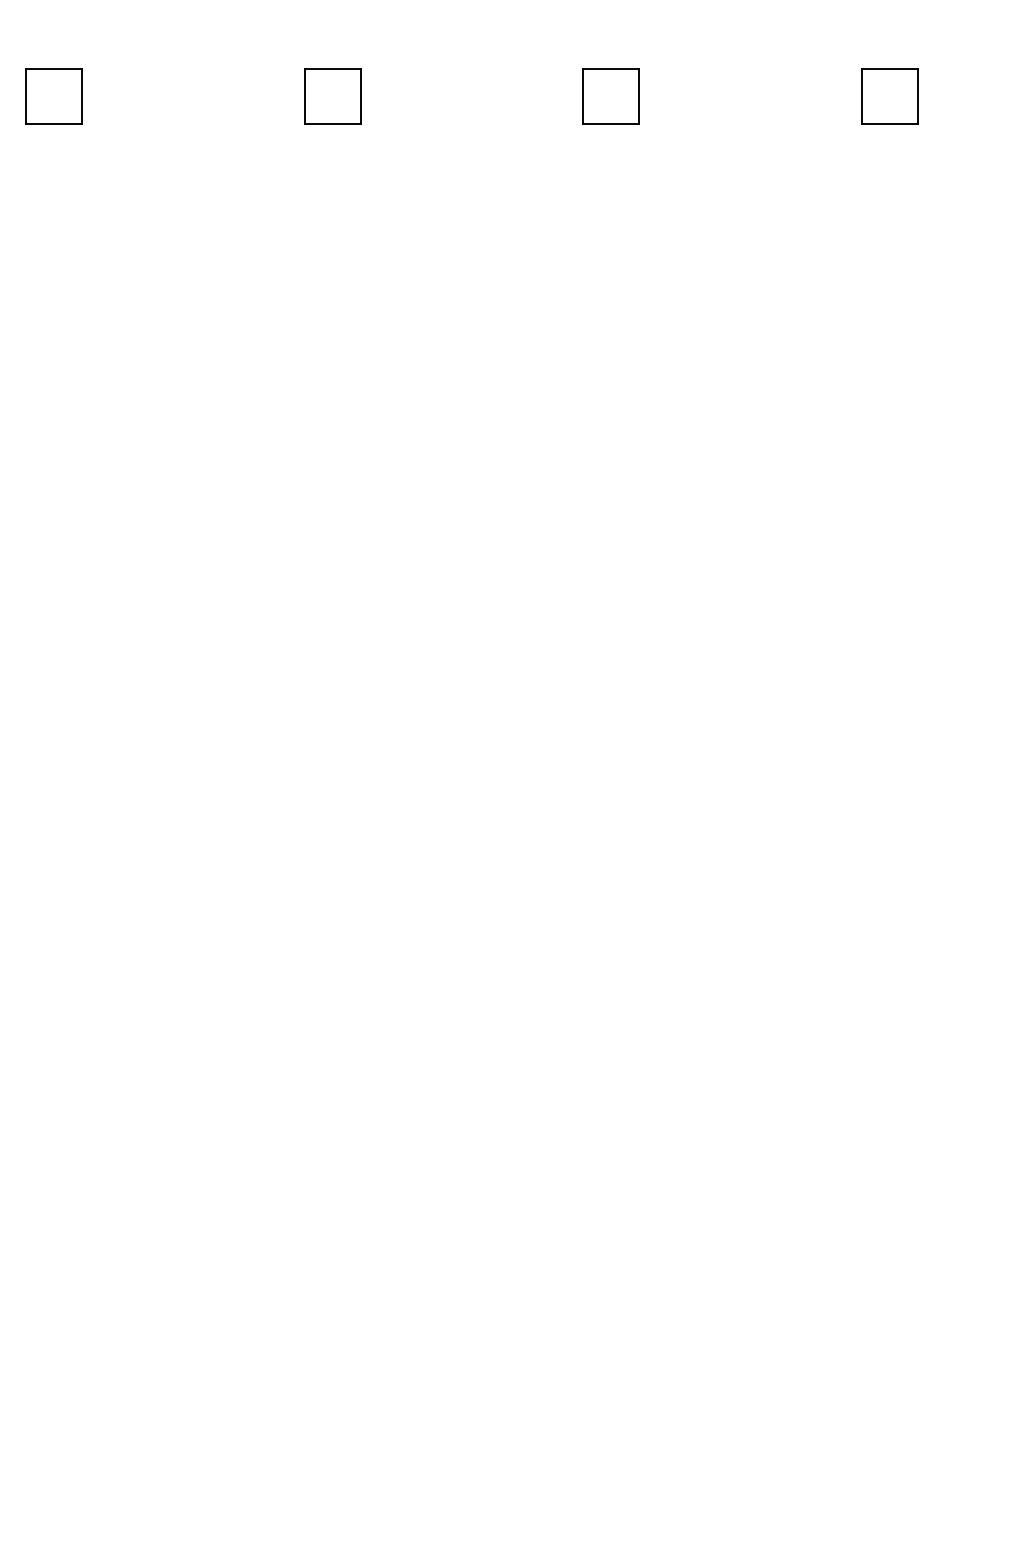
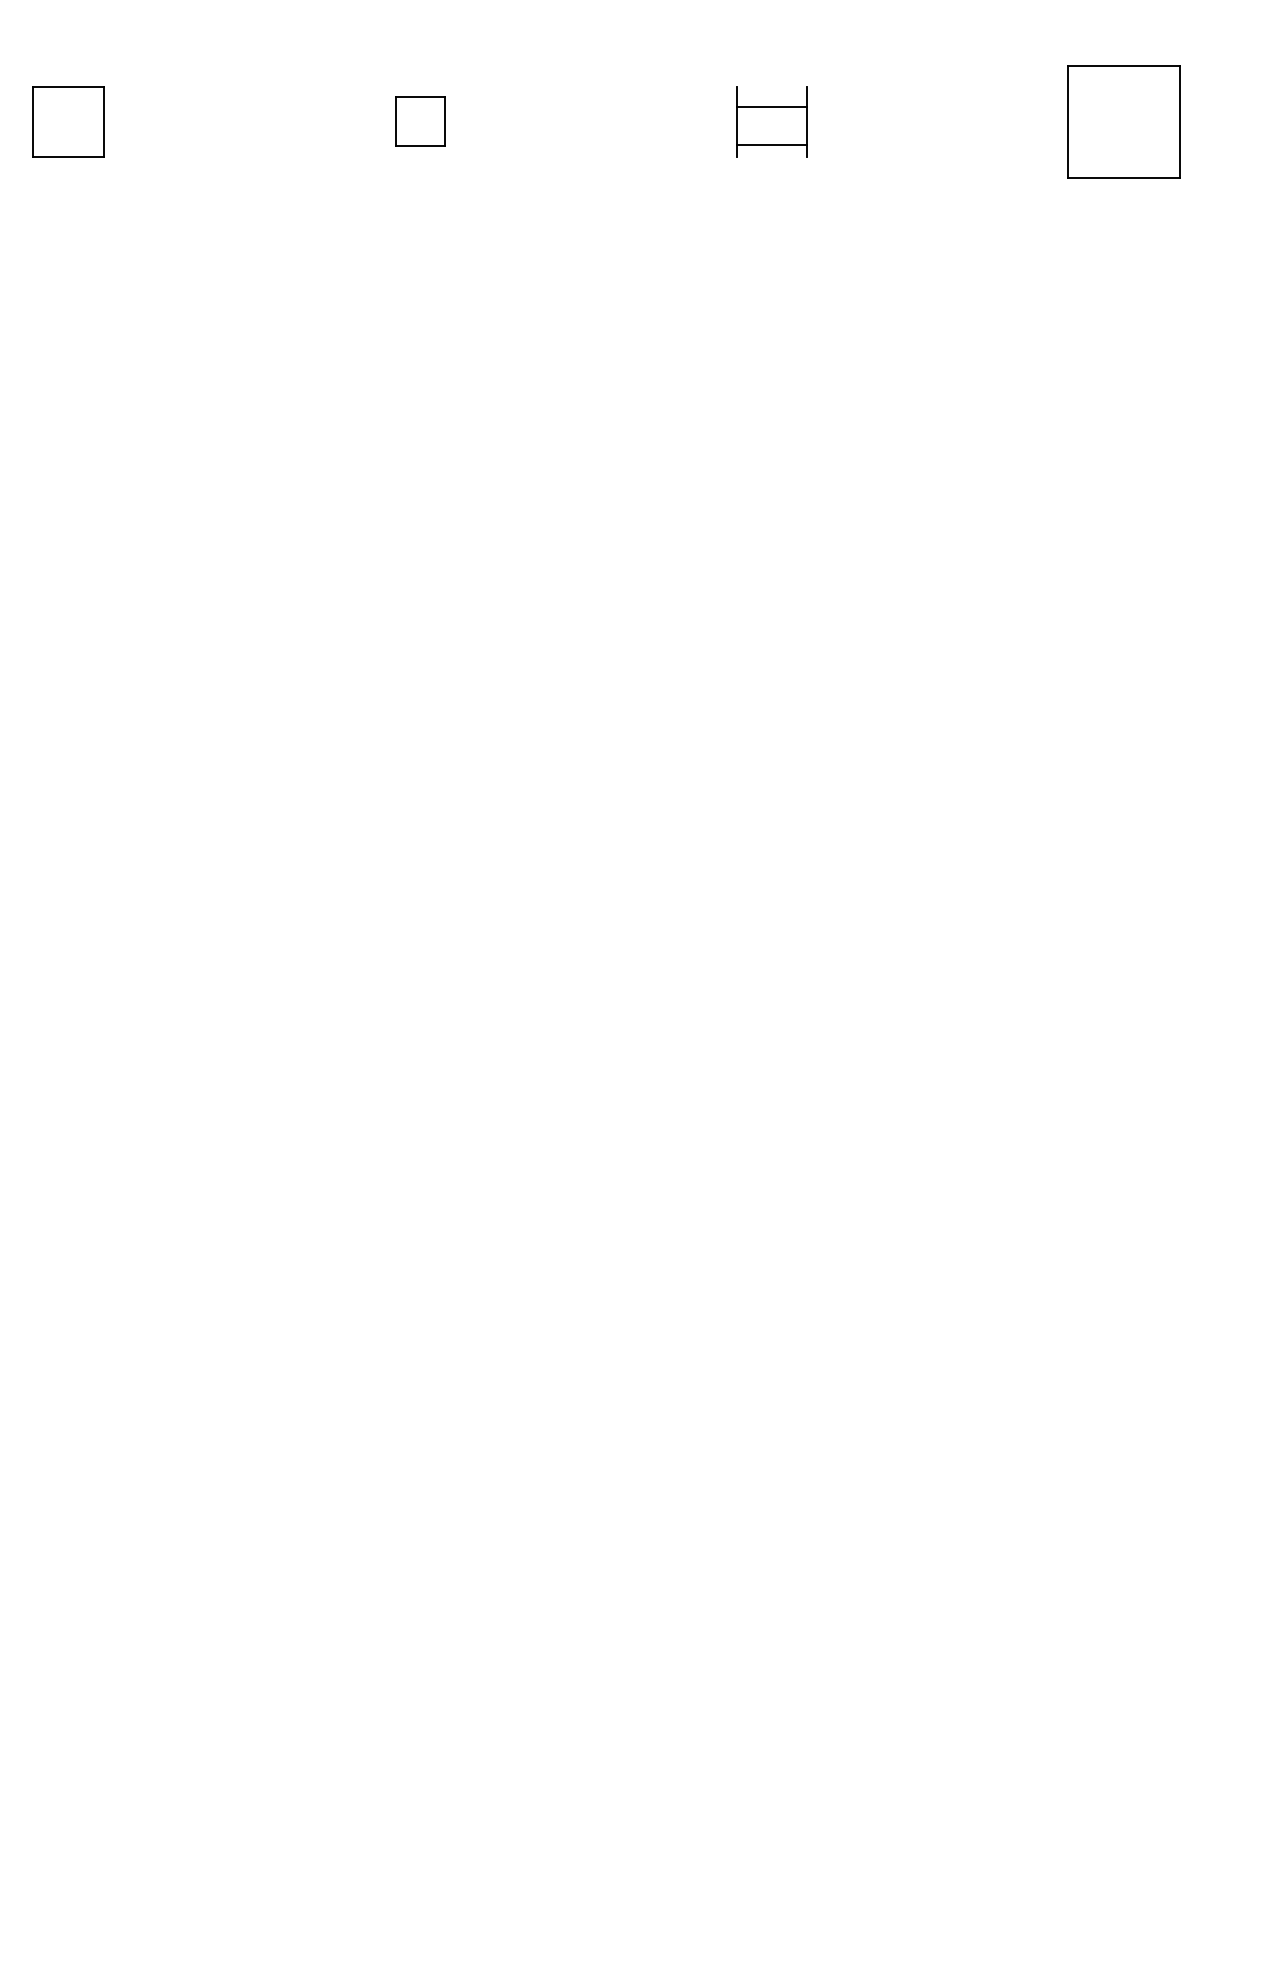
line: (611, 68) -> (772, 144), moved
part: (332, 96) -> (420, 121), size x0.7
part: (889, 96) -> (1123, 121), size x1.6
line: (611, 124) -> (772, 106), moved

